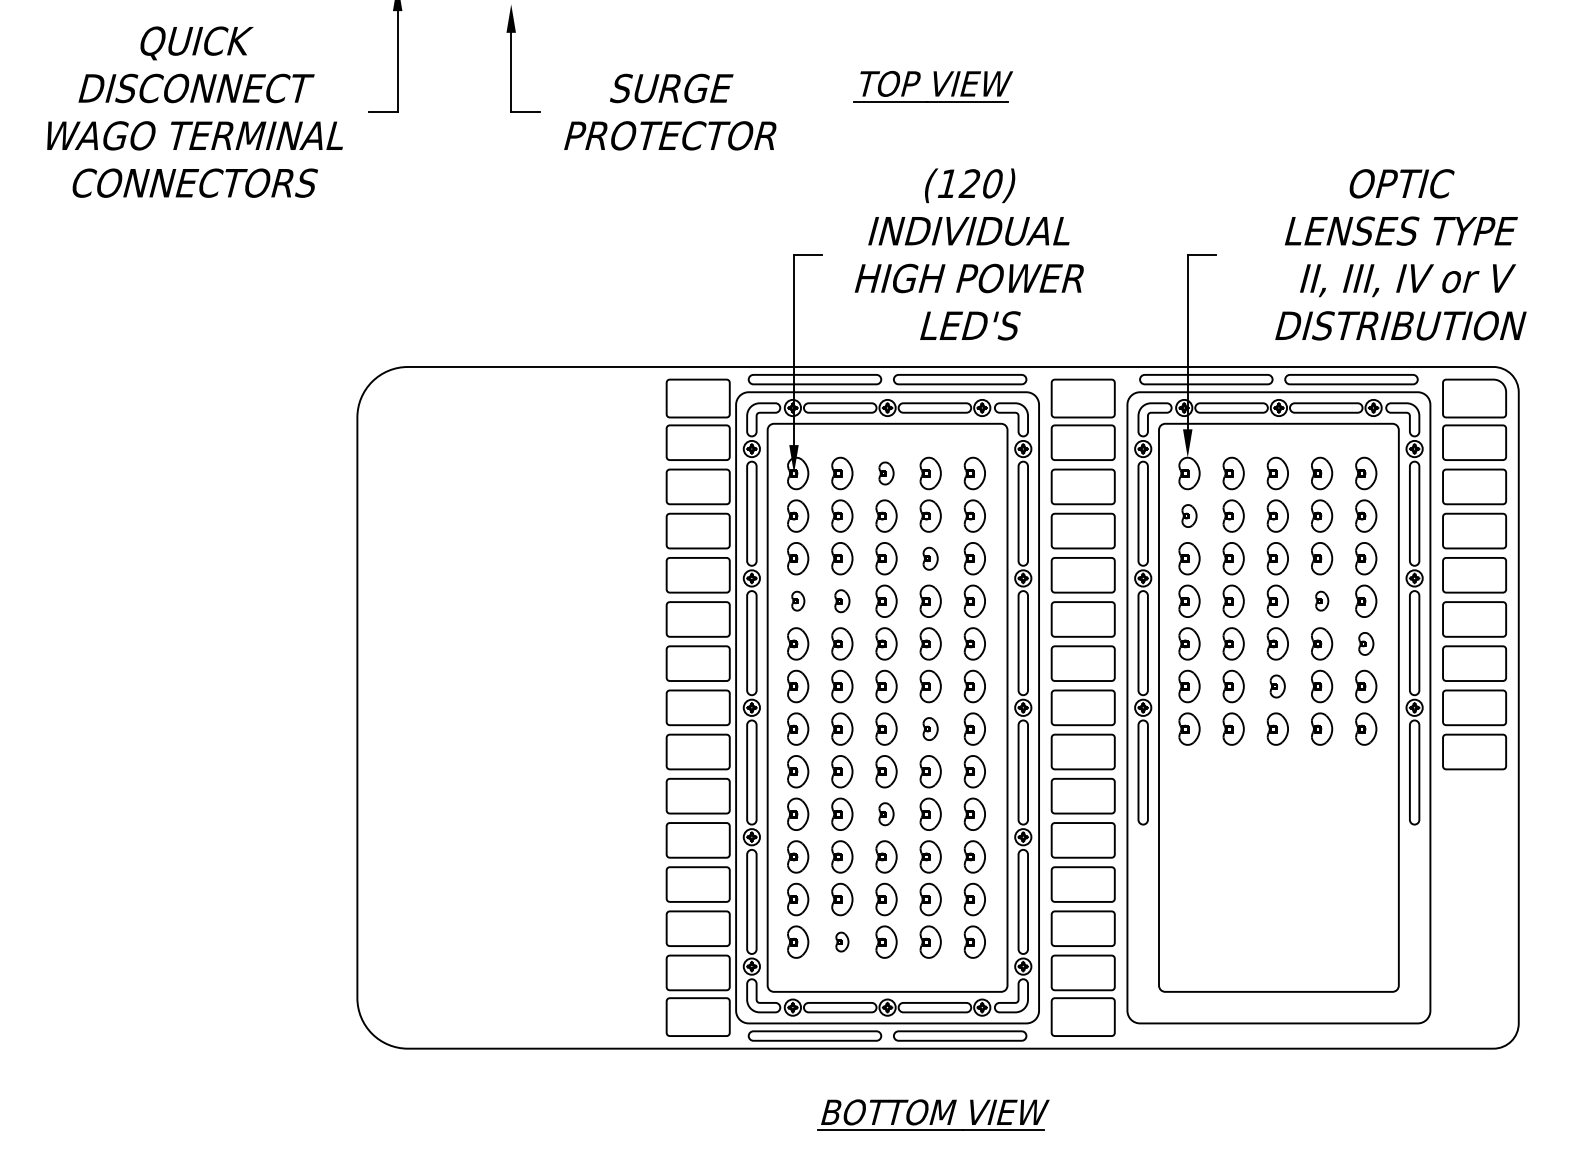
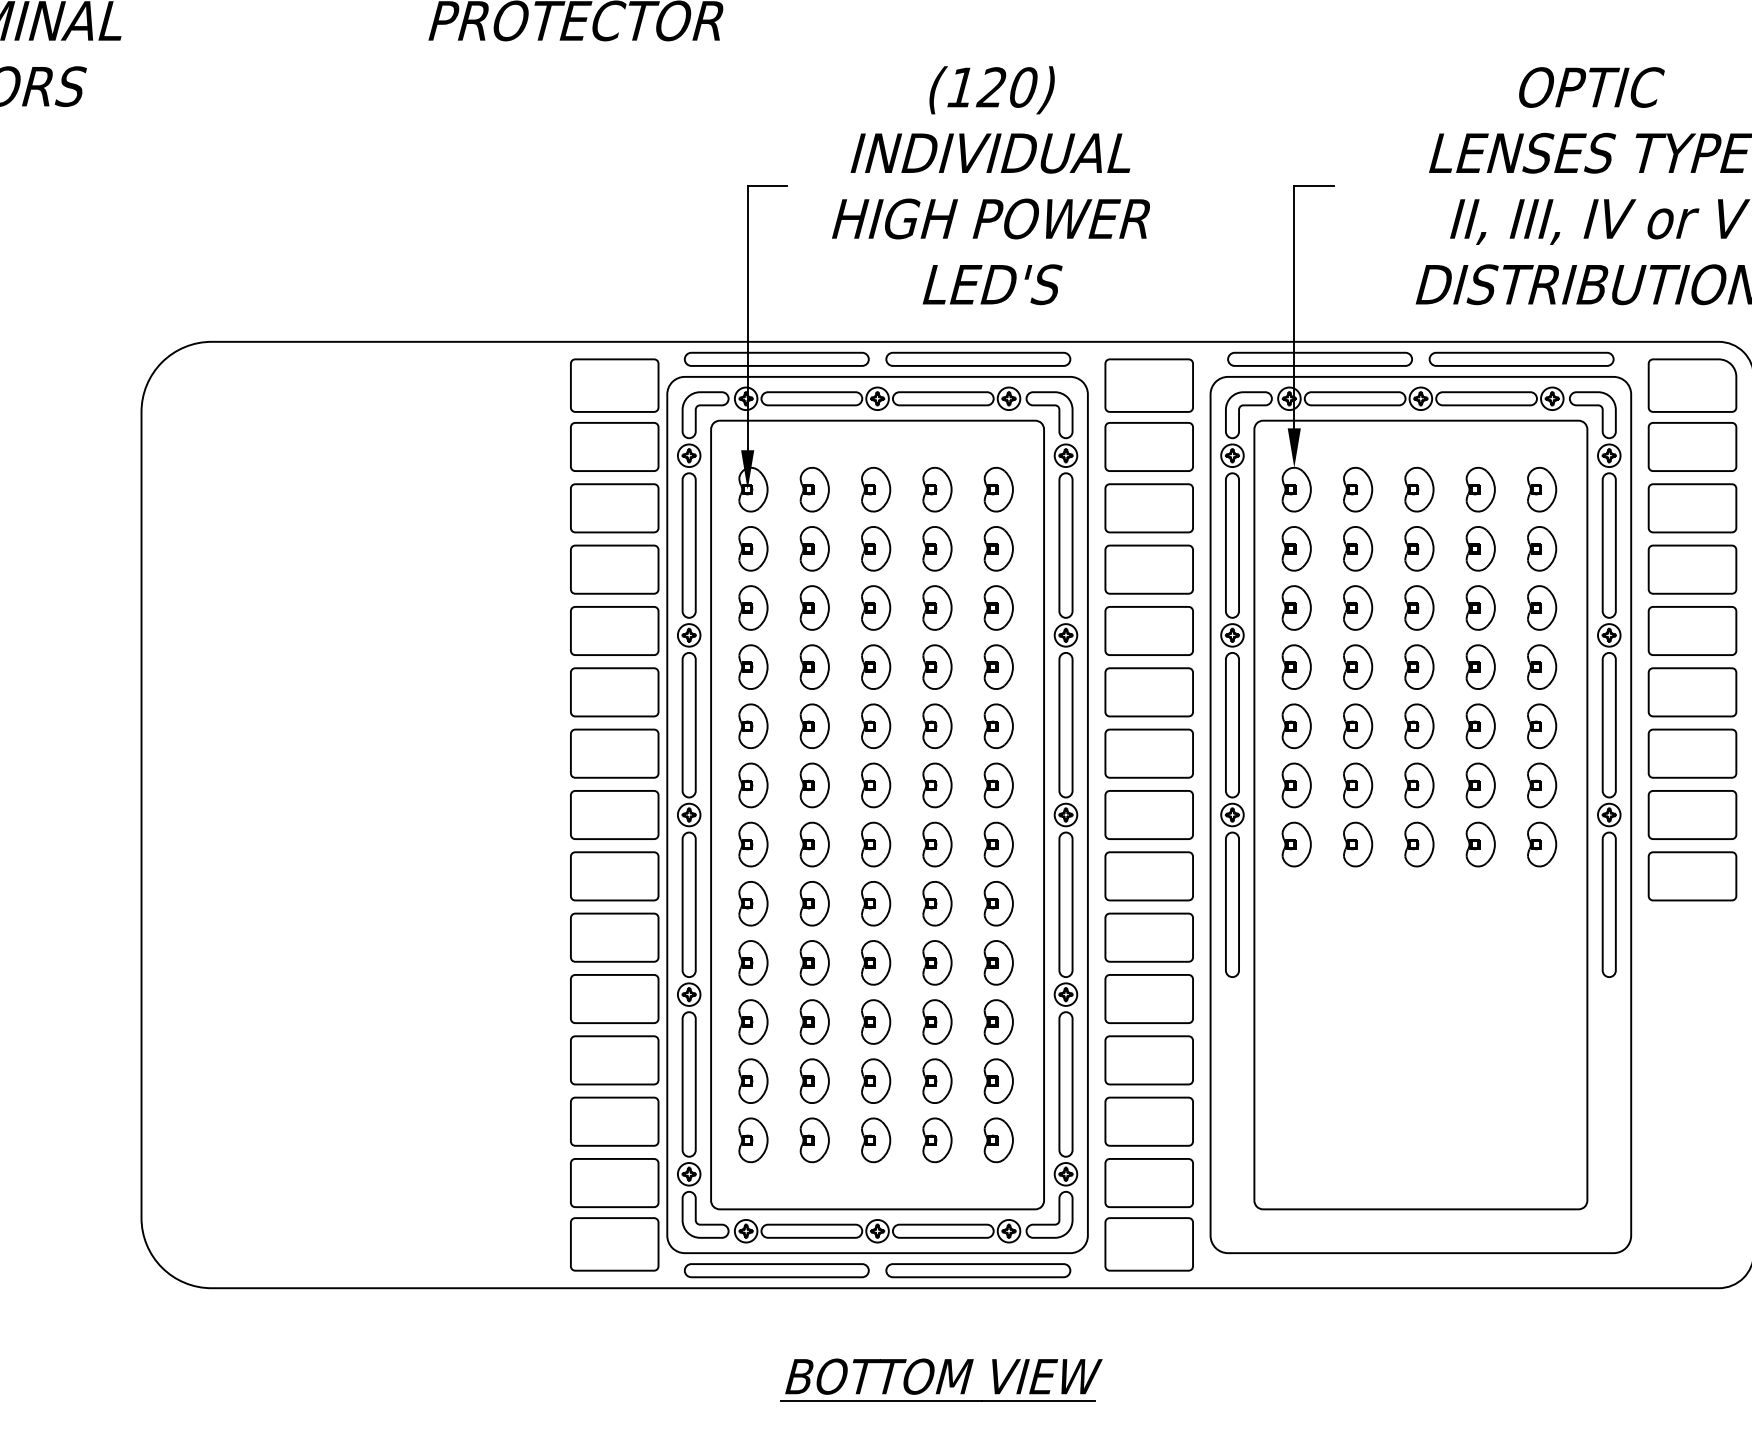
part: (886, 473) -> (876, 489), size x1.43
part: (1189, 515) -> (1296, 548), size x1.43
part: (930, 558) -> (937, 607), size x1.43
part: (798, 600) -> (753, 666), size x1.67
part: (842, 600) -> (814, 666), size x1.43
part: (1322, 600) -> (1481, 666), size x1.67
part: (1366, 643) -> (1542, 725), size x1.43
part: (1277, 686) -> (1418, 785), size x1.43
part: (930, 728) -> (937, 843), size x1.43
part: (886, 813) -> (876, 961), size x1.43
part: (842, 941) -> (814, 1139), size x1.67

